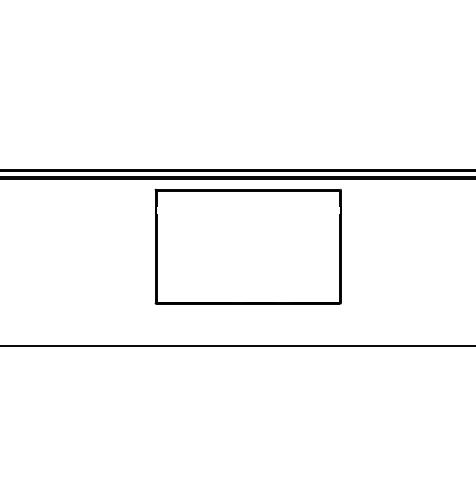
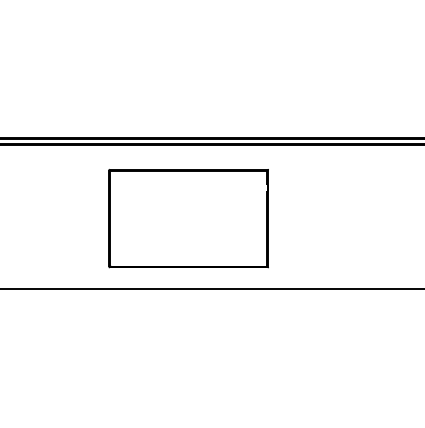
part: (247, 246) -> (188, 218), moved

